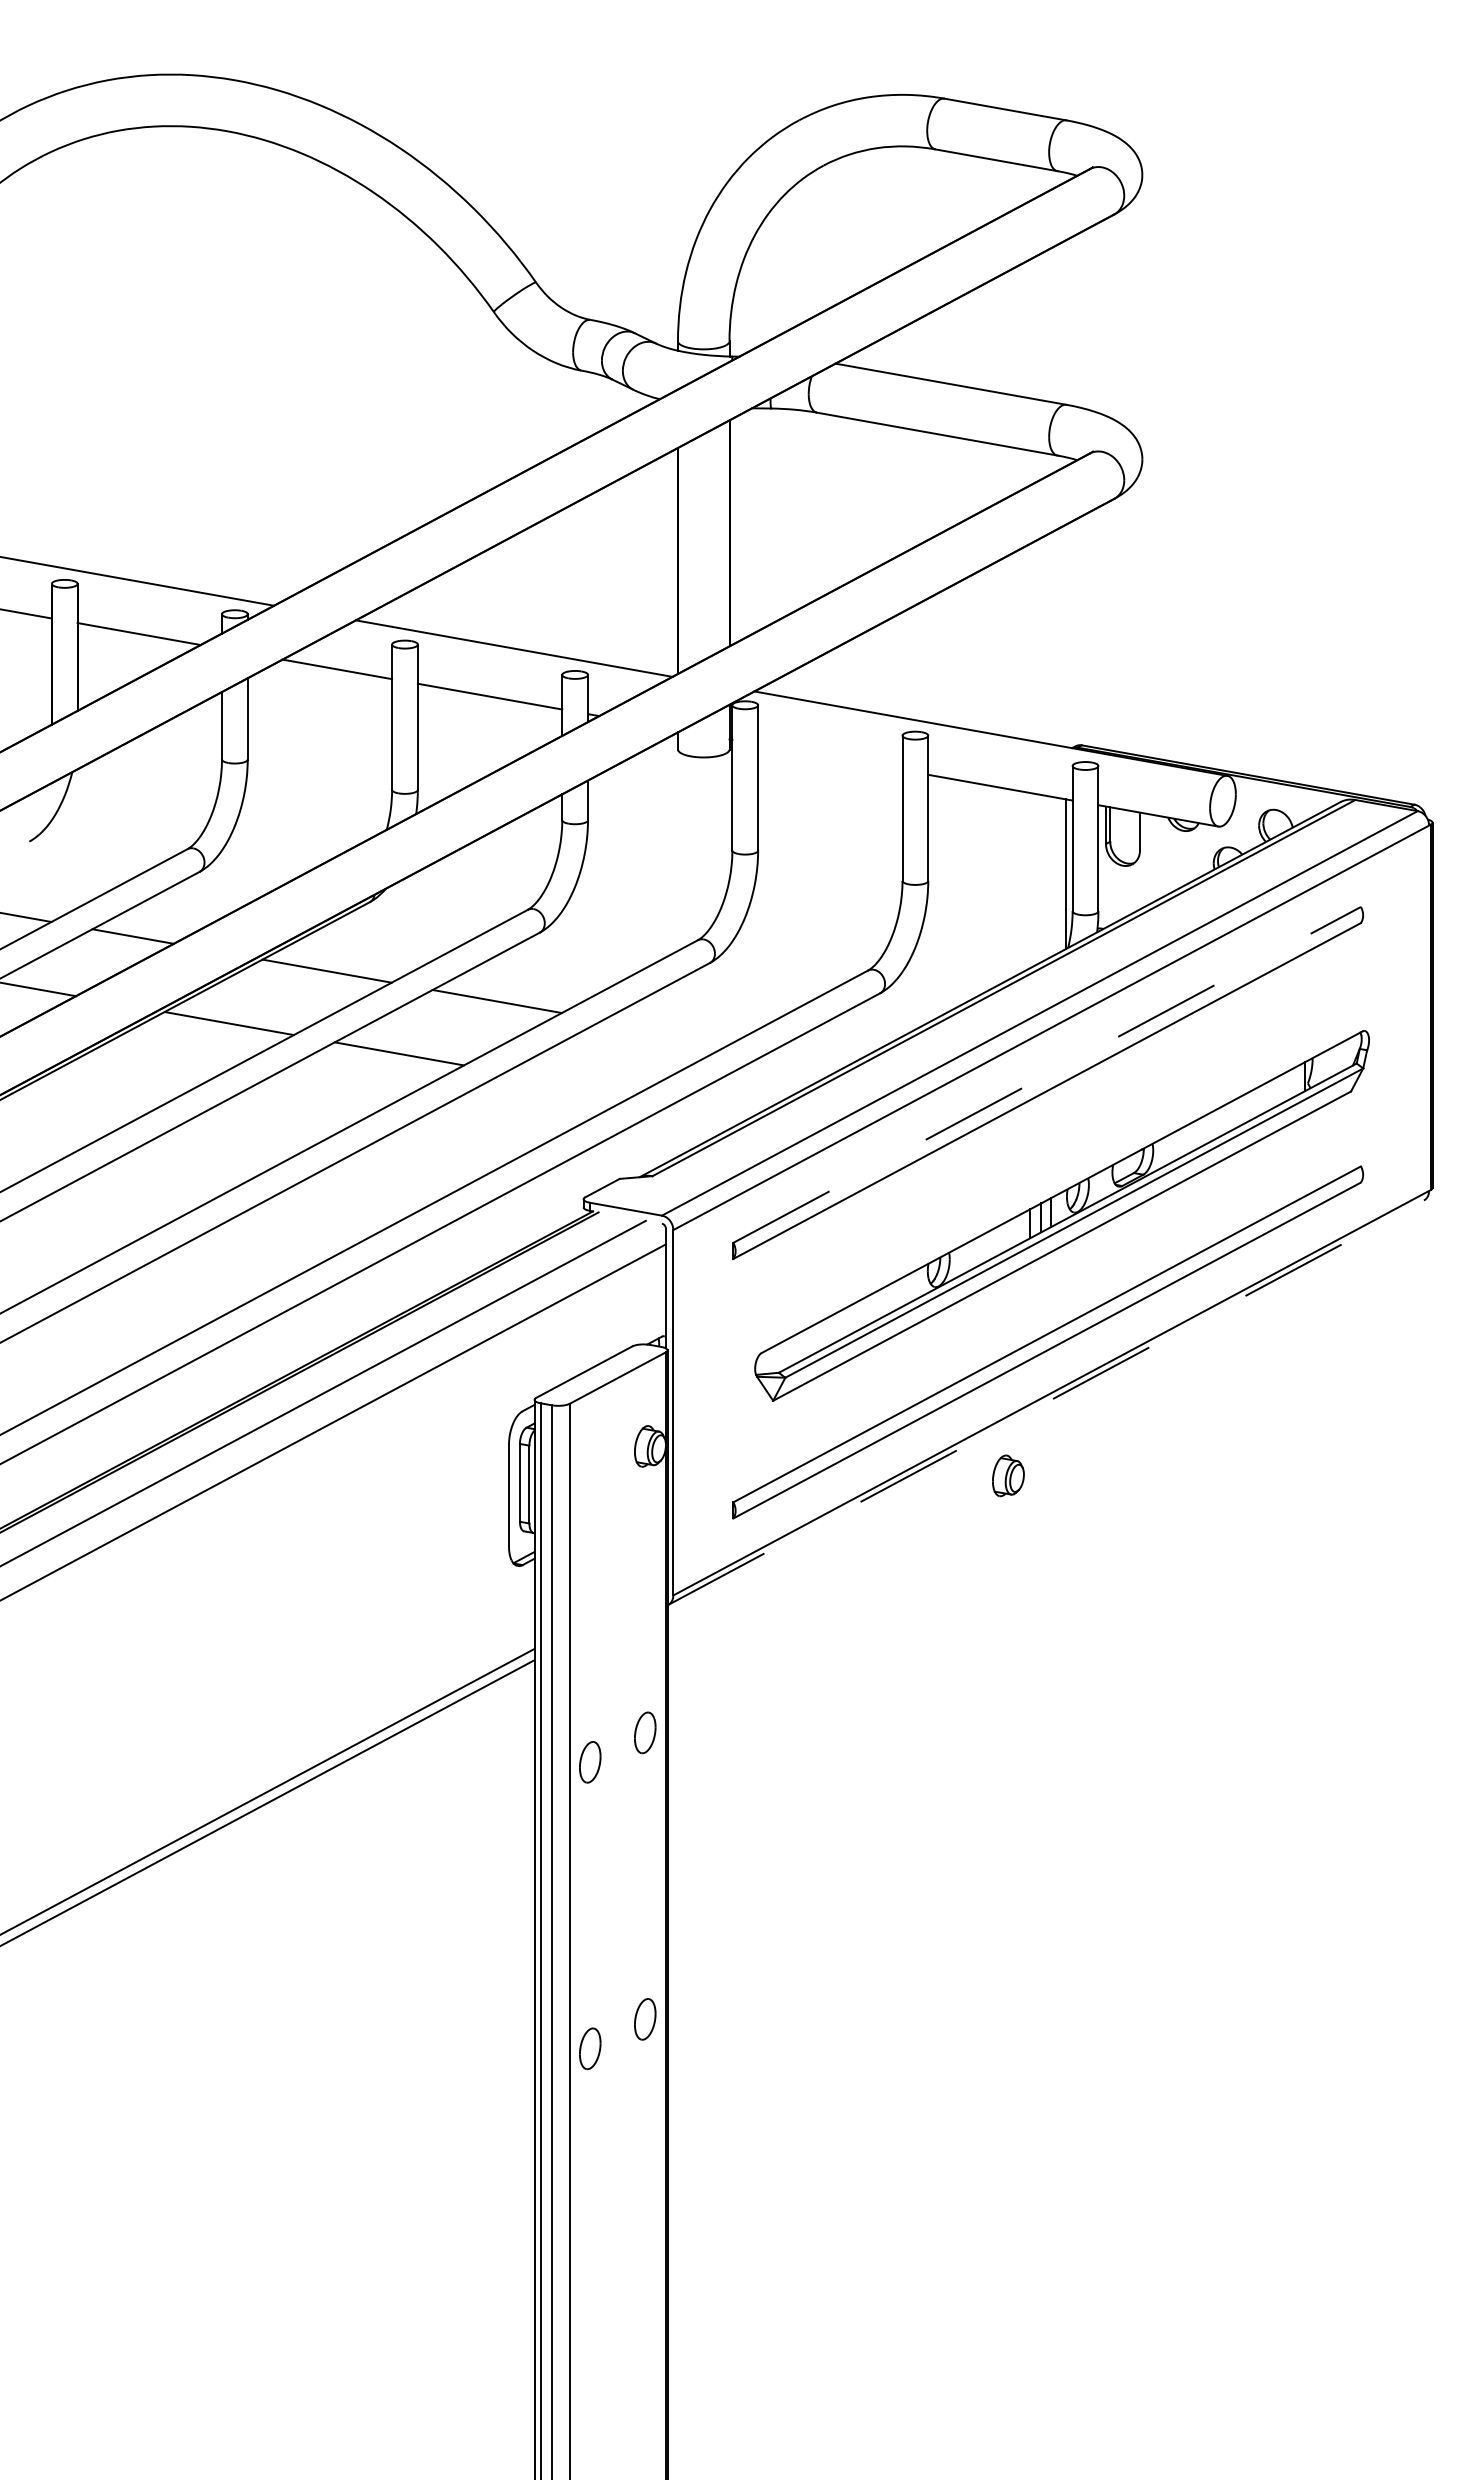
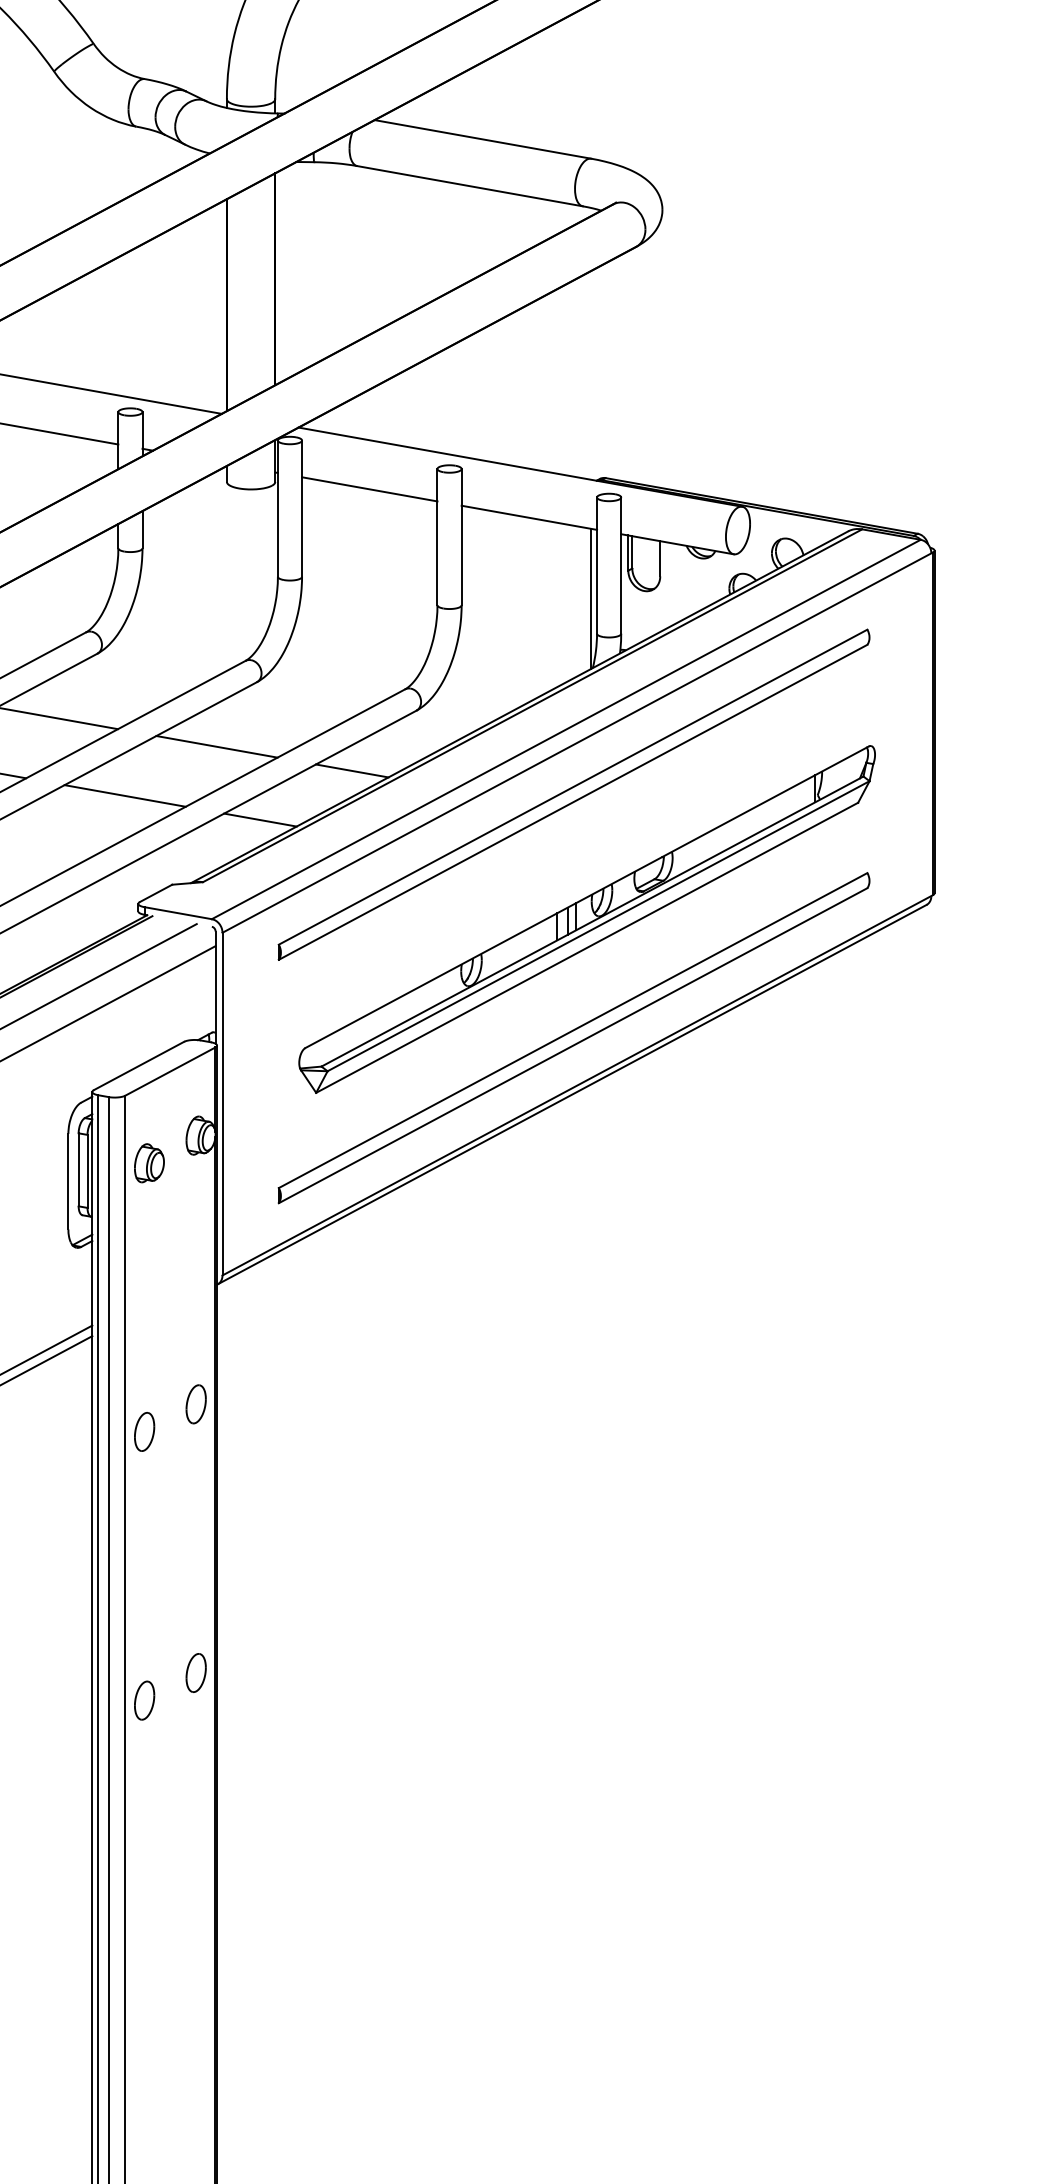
line: (830, 757) -> (369, 489), added
line: (667, 1031) -> (217, 746), added
line: (811, 1057) -> (352, 770), added
line: (1047, 1074) -> (573, 786), dashed -> solid
line: (569, 1083) -> (125, 795), added
line: (713, 1109) -> (260, 819), added
line: (1046, 1402) -> (572, 1094), dashed -> solid
part: (1008, 1475) -> (149, 1162), moved

